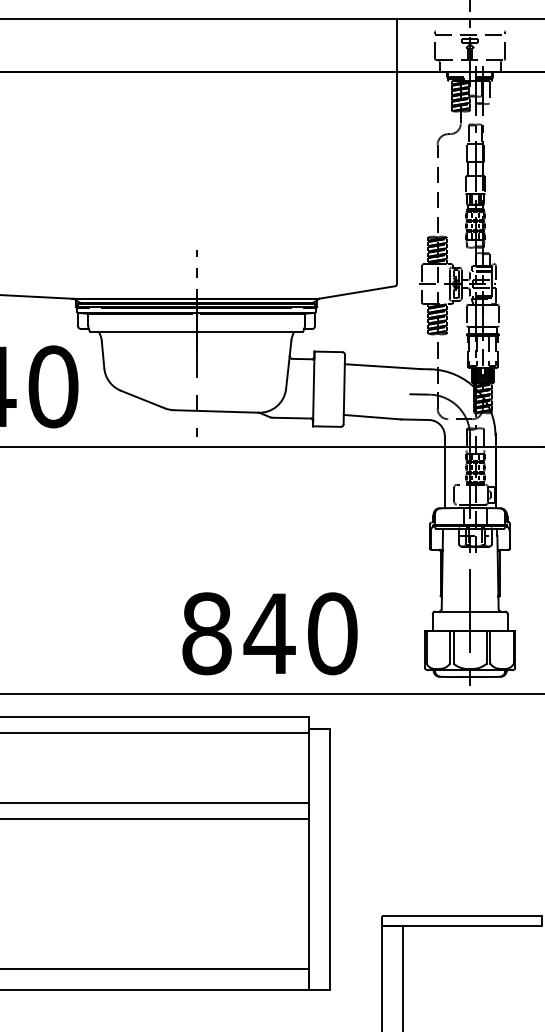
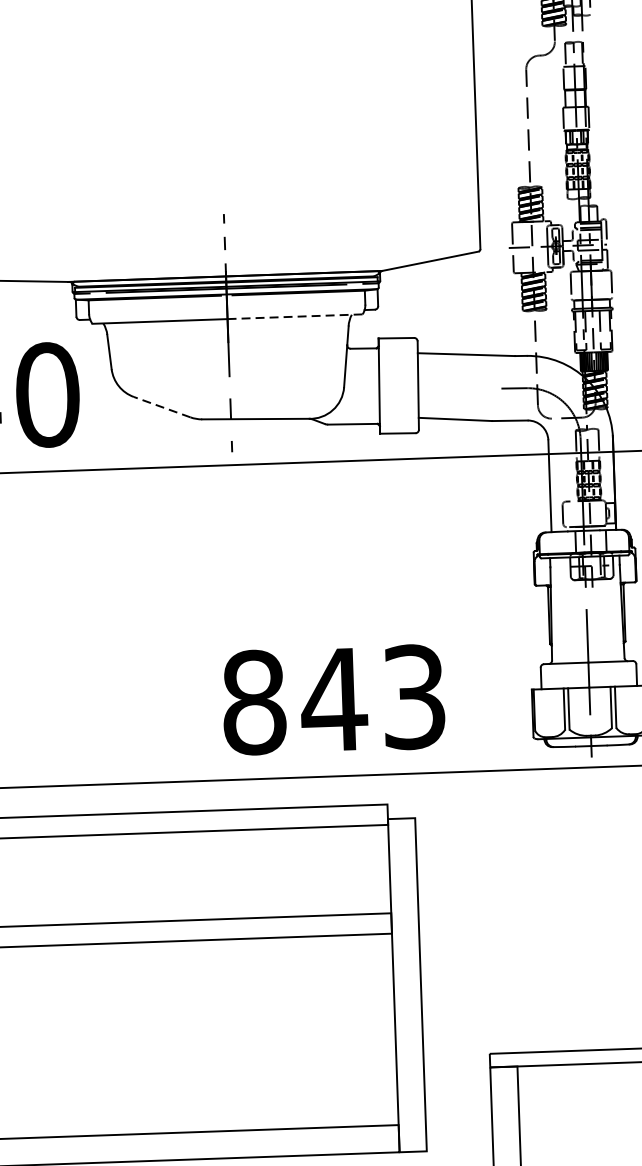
line: (250, 332) -> (296, 317), solid -> dashed
line: (142, 399) -> (161, 407), solid -> dashed
text: (332, 633) -> (414, 696), 840 -> 843

